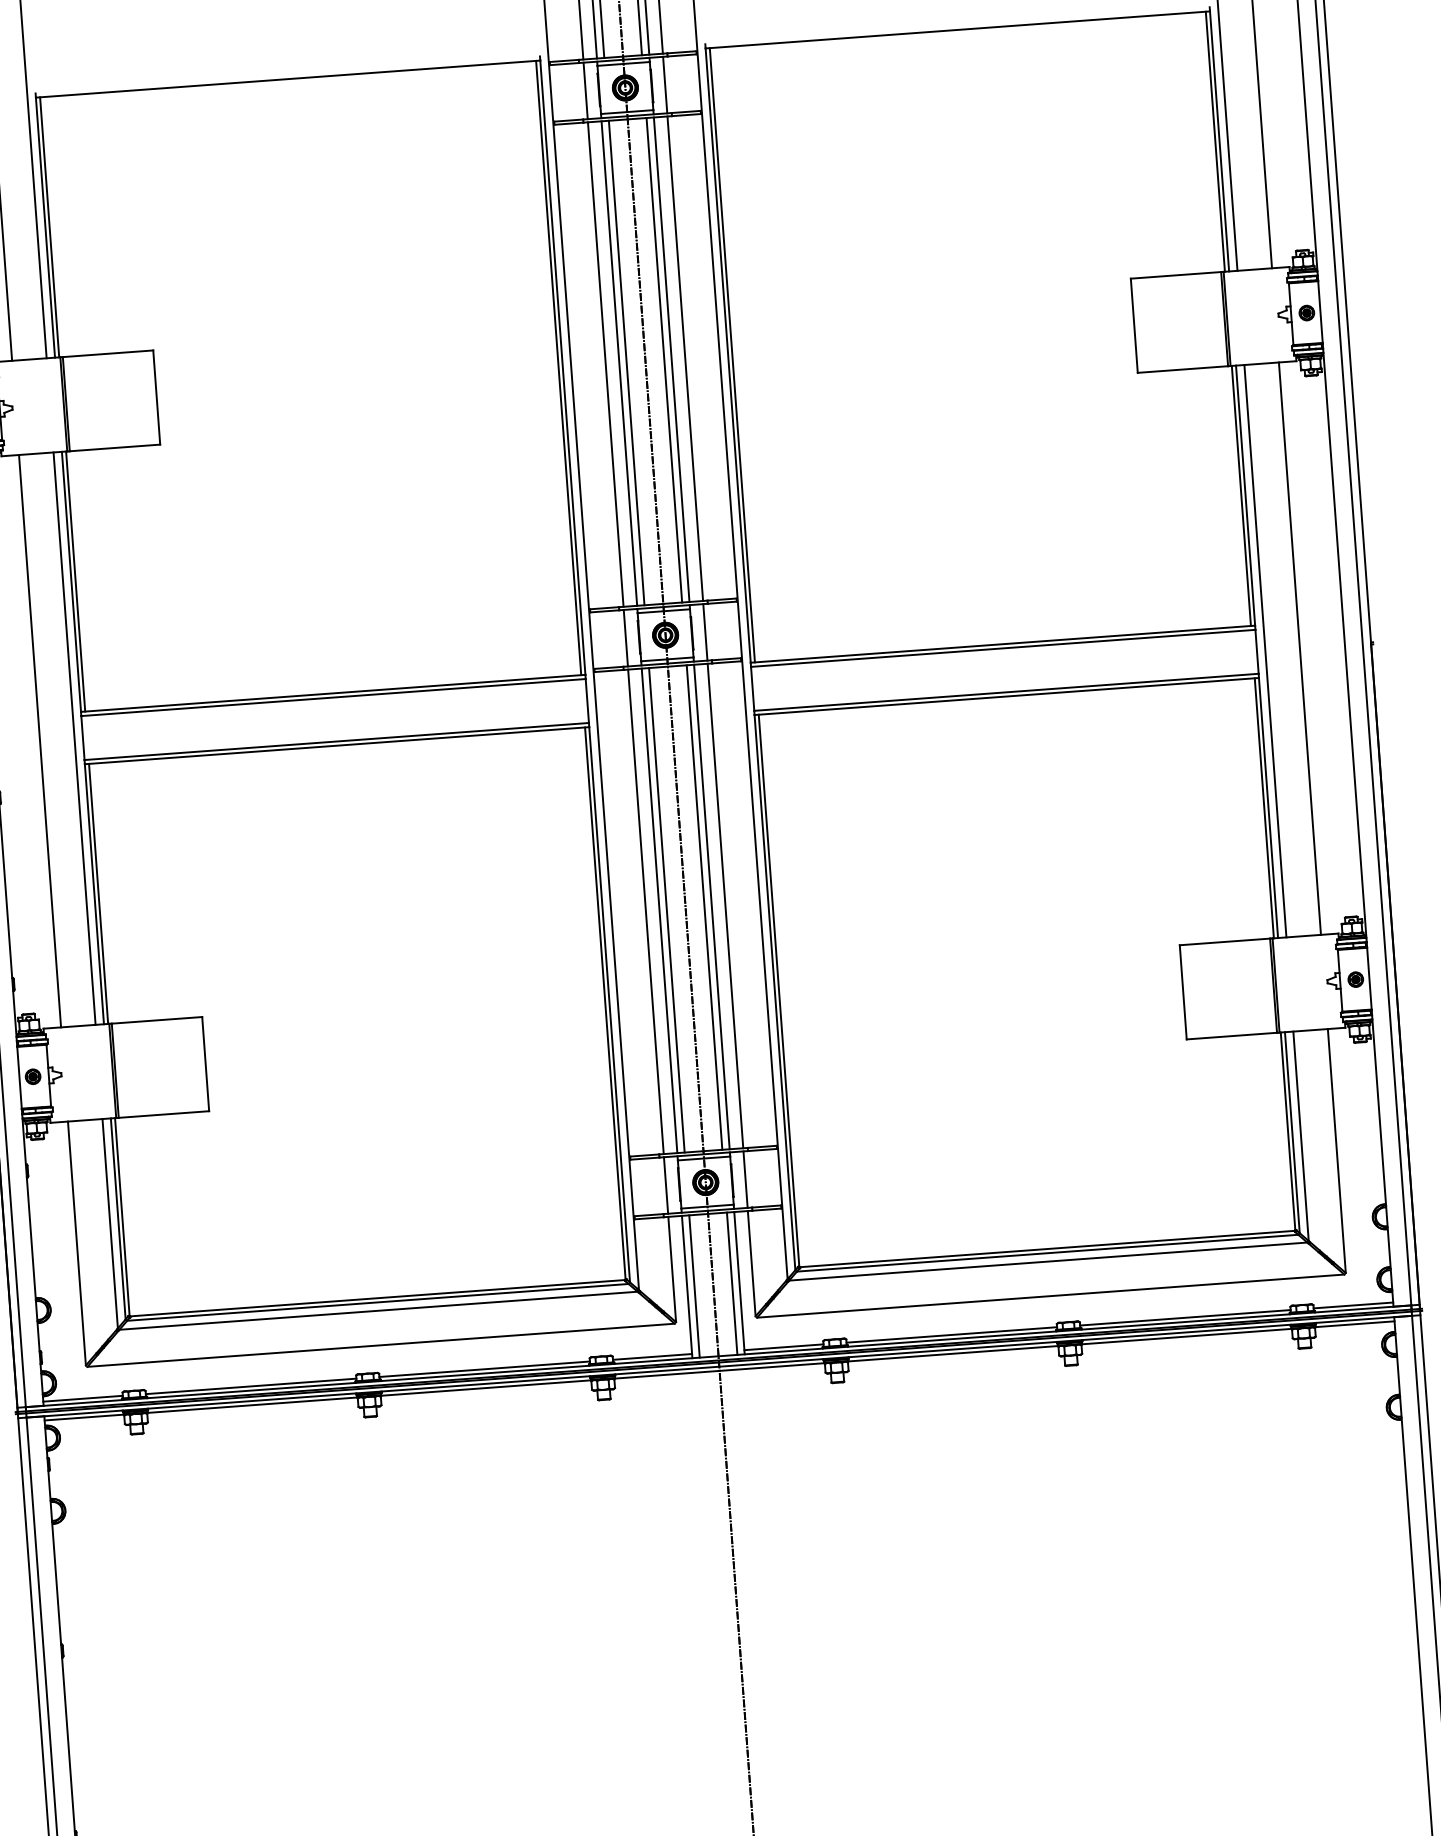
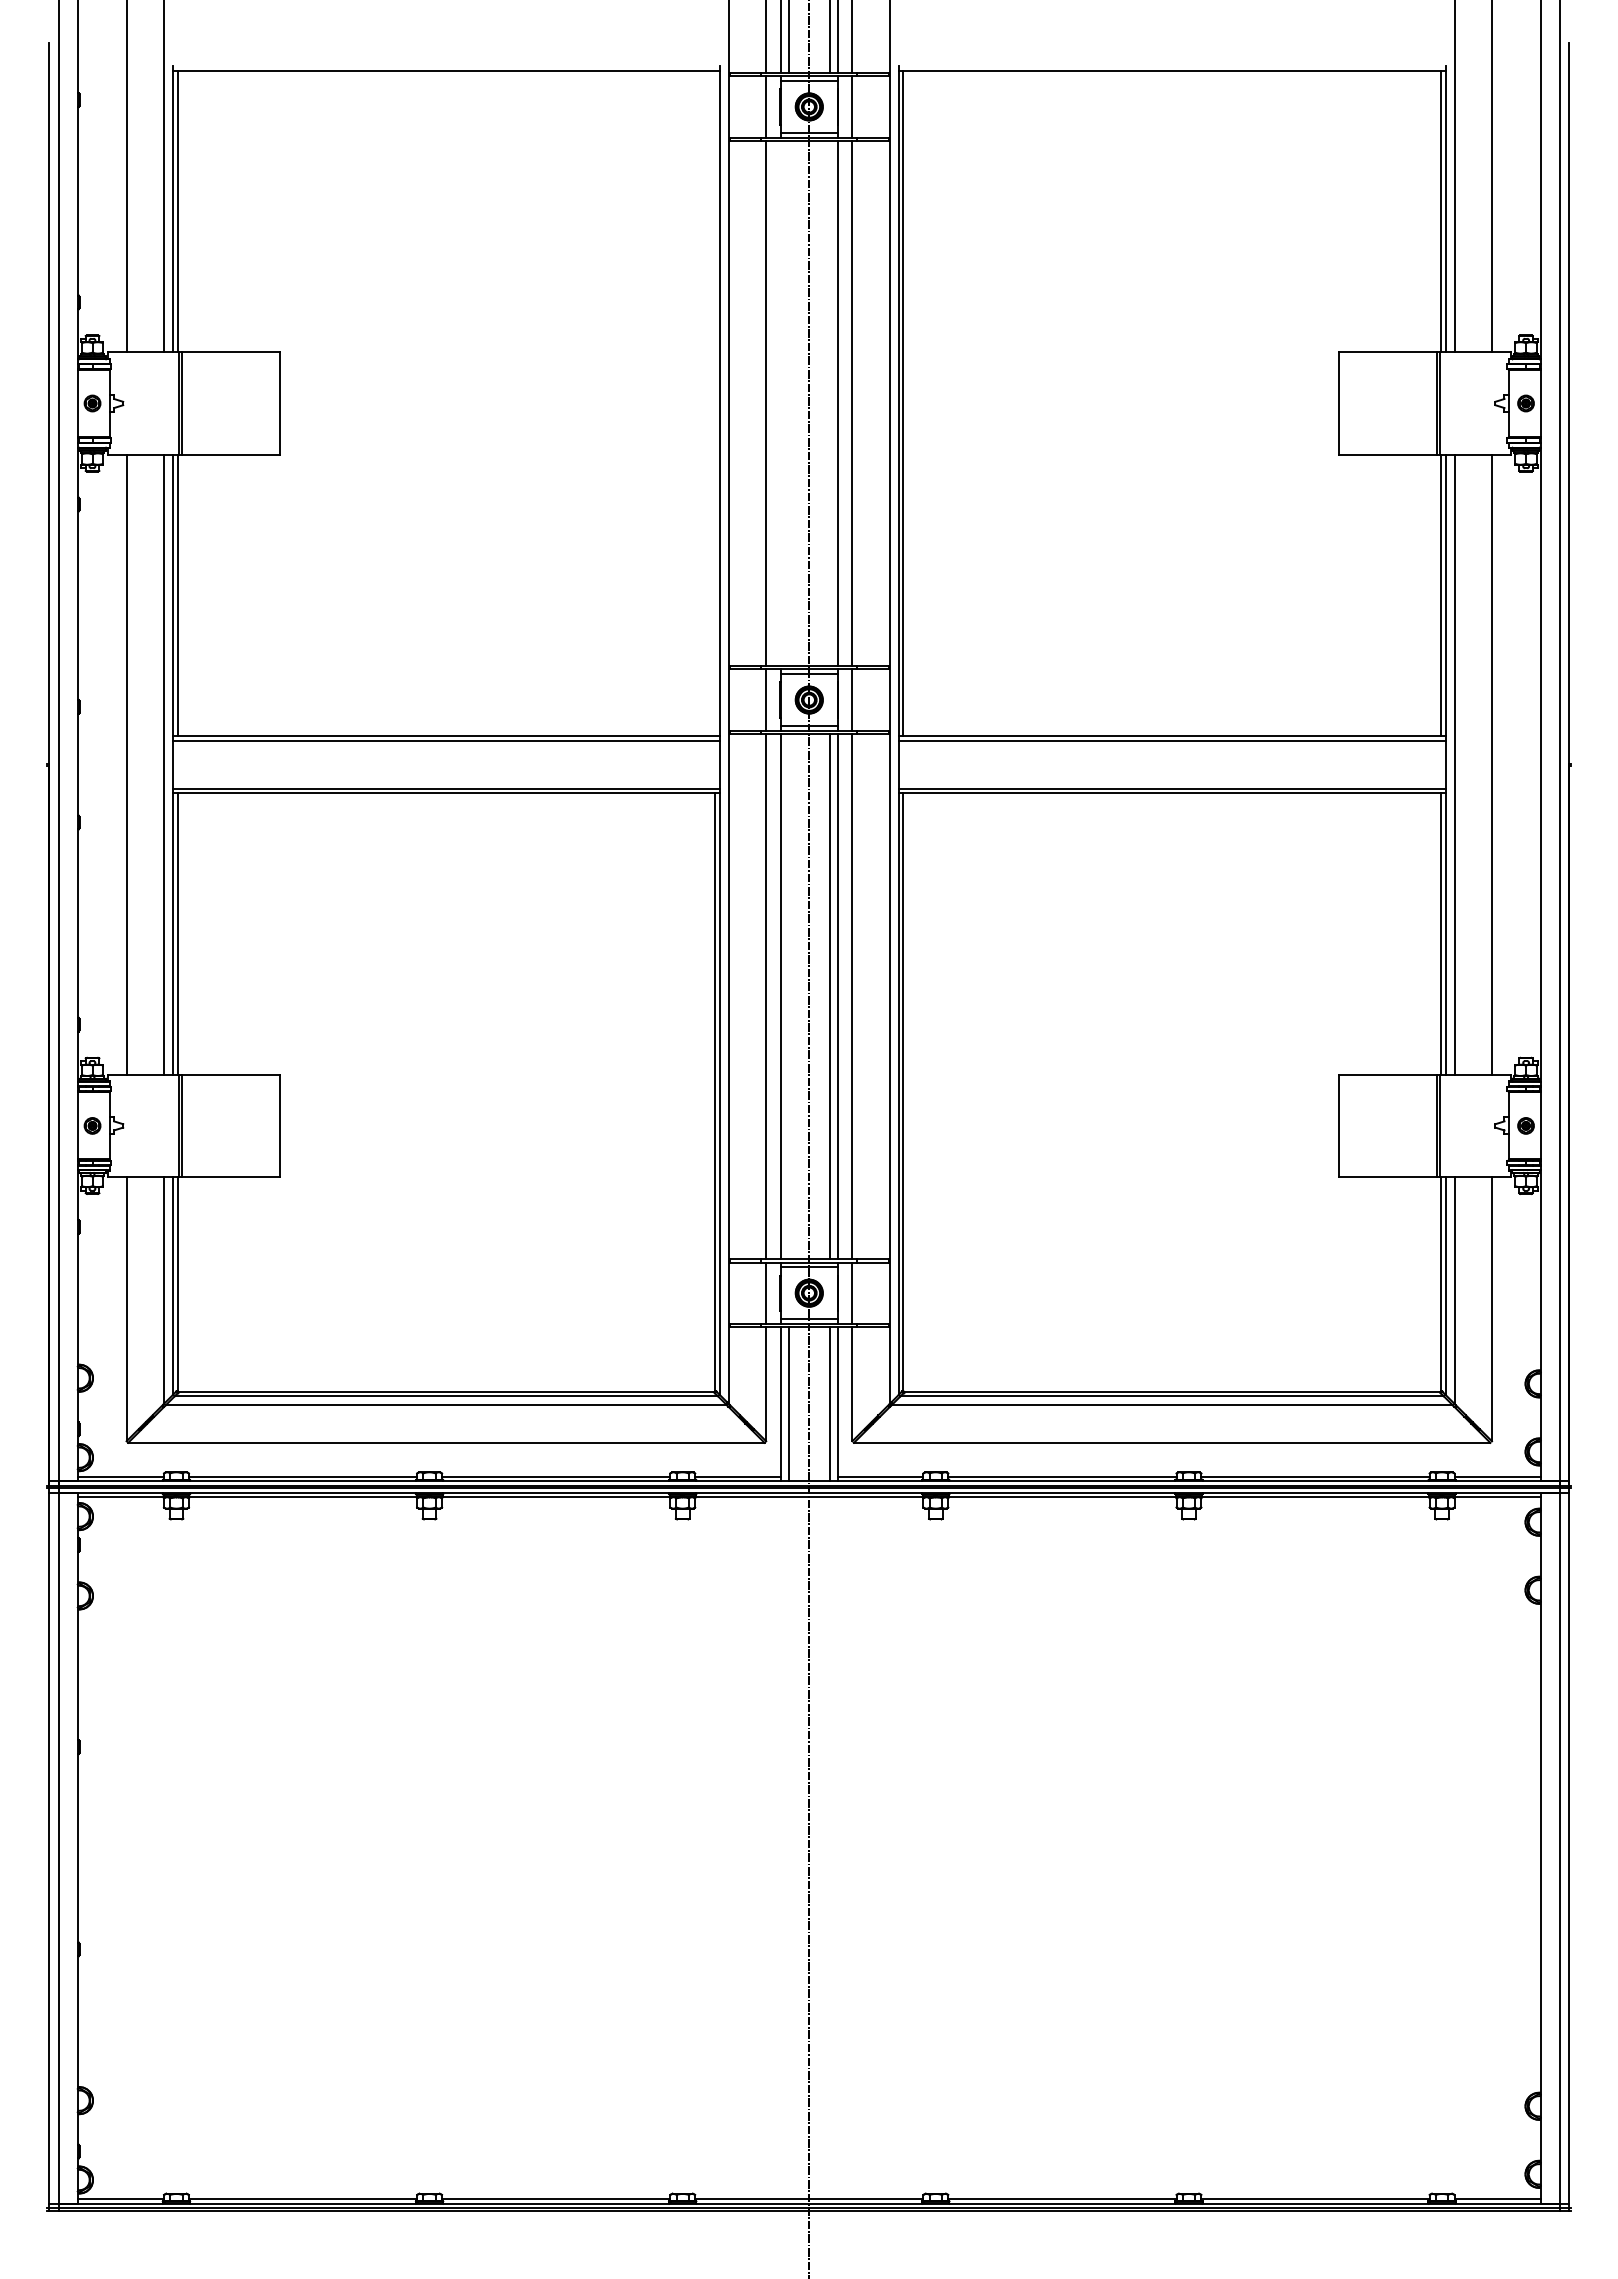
line: (664, 360) -> (829, 403), removed
line: (618, 363) -> (780, 403), removed
line: (626, 363) -> (788, 403), removed
line: (558, 367) -> (715, 403), removed
line: (666, 910) -> (788, 996), removed

